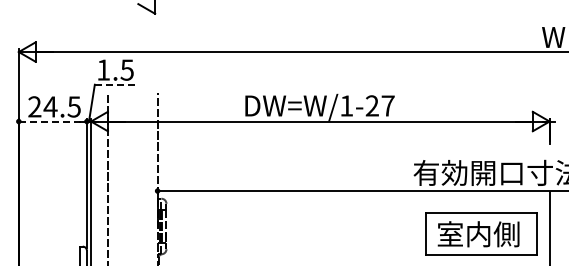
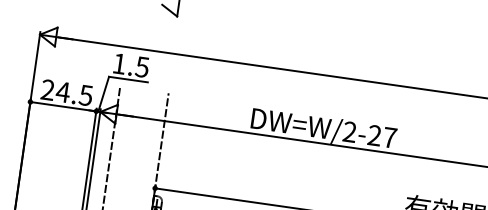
line: (115, 84) -> (129, 79), dashed -> solid
text: (346, 105) -> (349, 131), DW=W/1-27 -> DW=W/2-27
line: (53, 121) -> (63, 106), dashed -> solid

